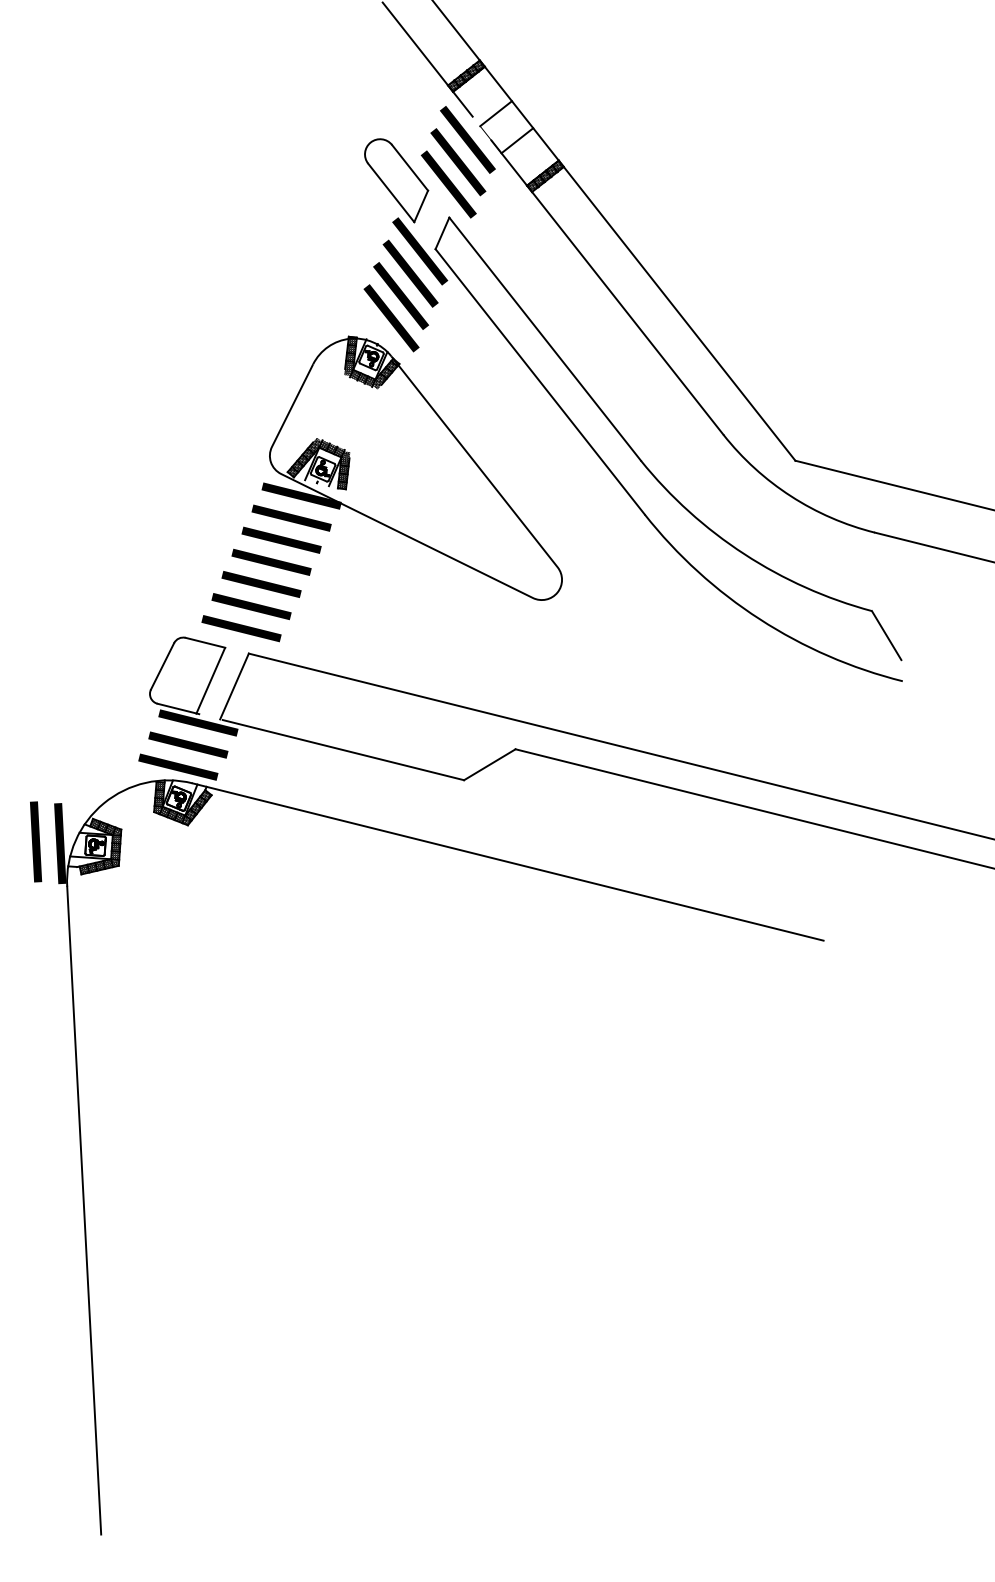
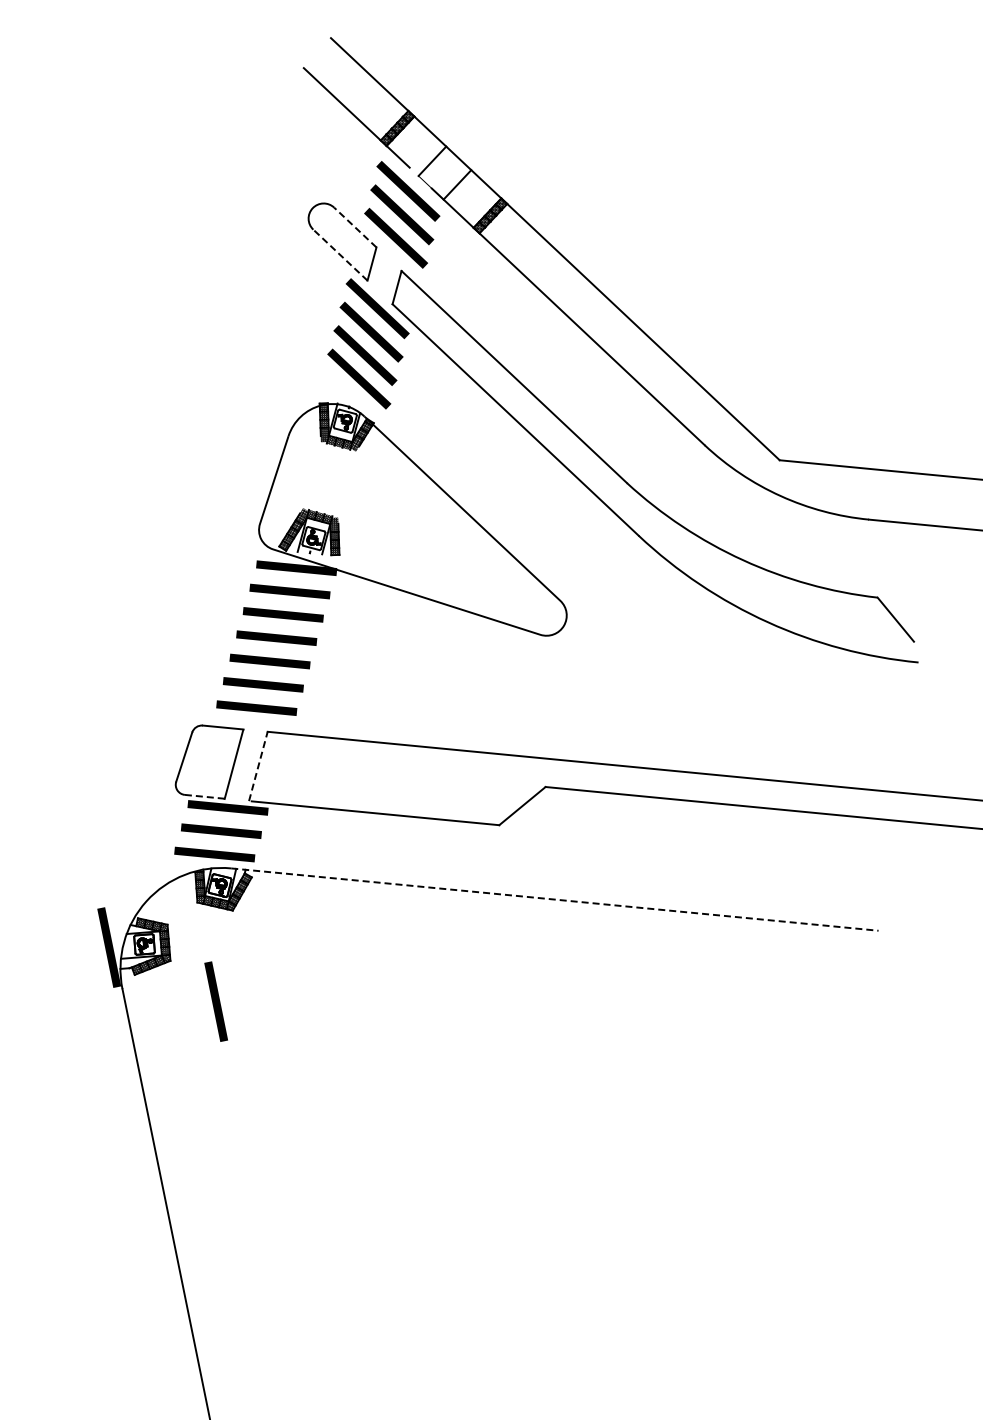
line: (409, 167) -> (354, 227), solid -> dashed
line: (390, 192) -> (339, 254), solid -> dashed
line: (234, 686) -> (258, 766), solid -> dashed
line: (178, 709) -> (206, 797), solid -> dashed
line: (36, 841) -> (216, 1001), moved
line: (508, 862) -> (555, 900), solid -> dashed

